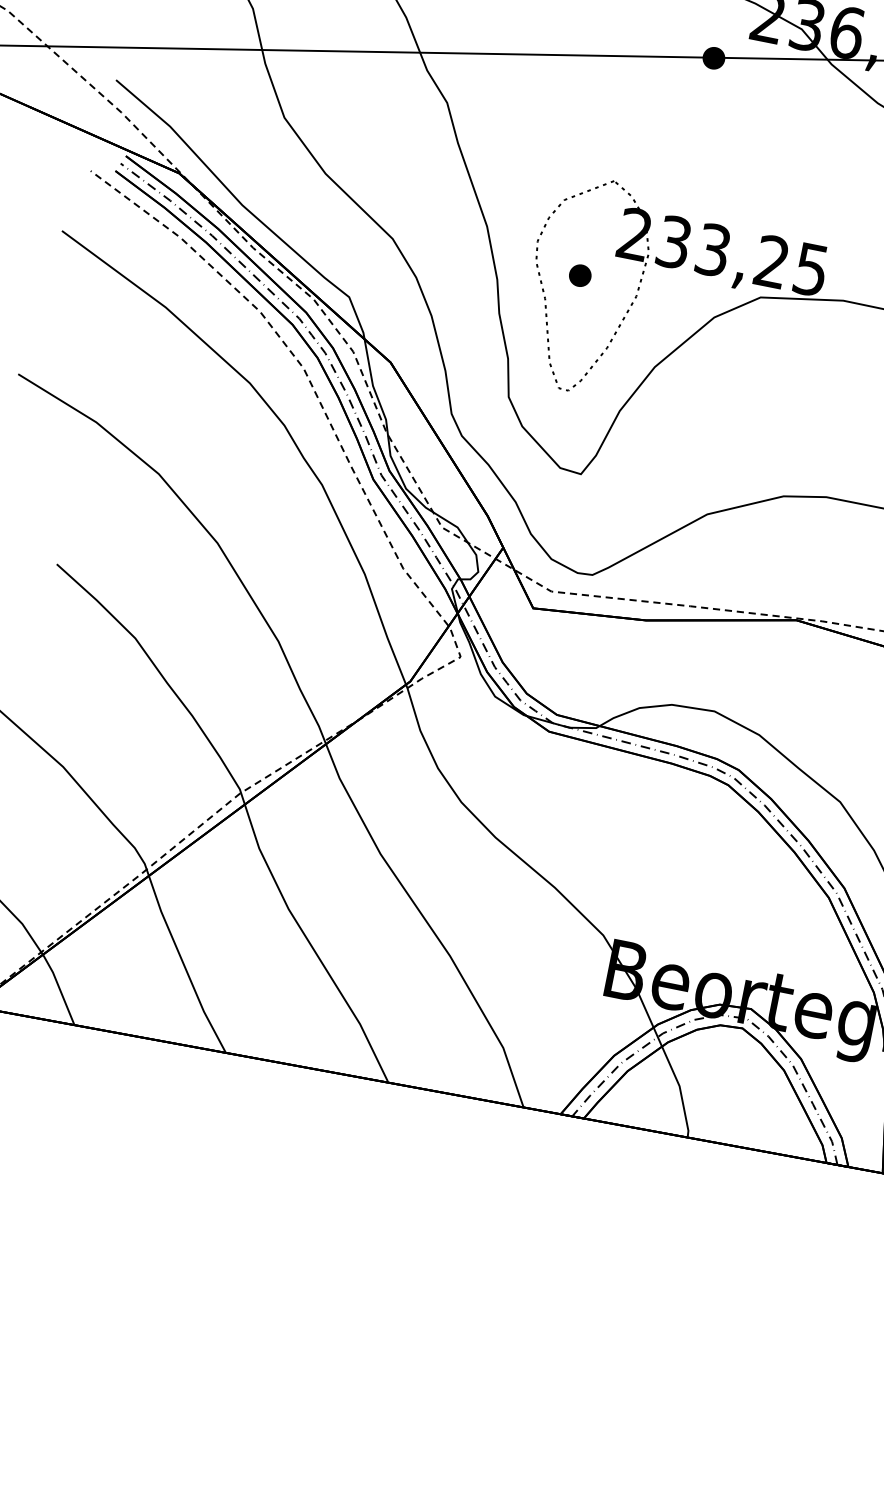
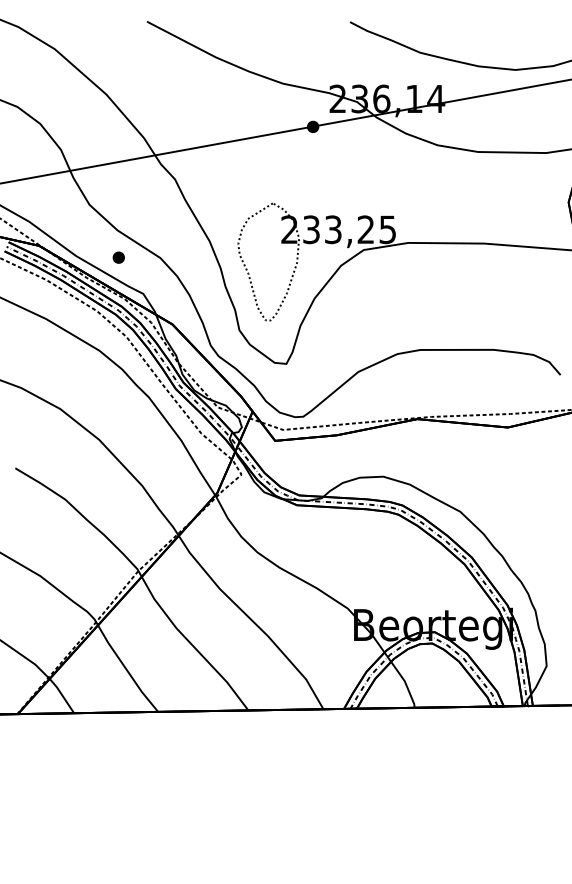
part: (579, 275) -> (118, 257), moved

